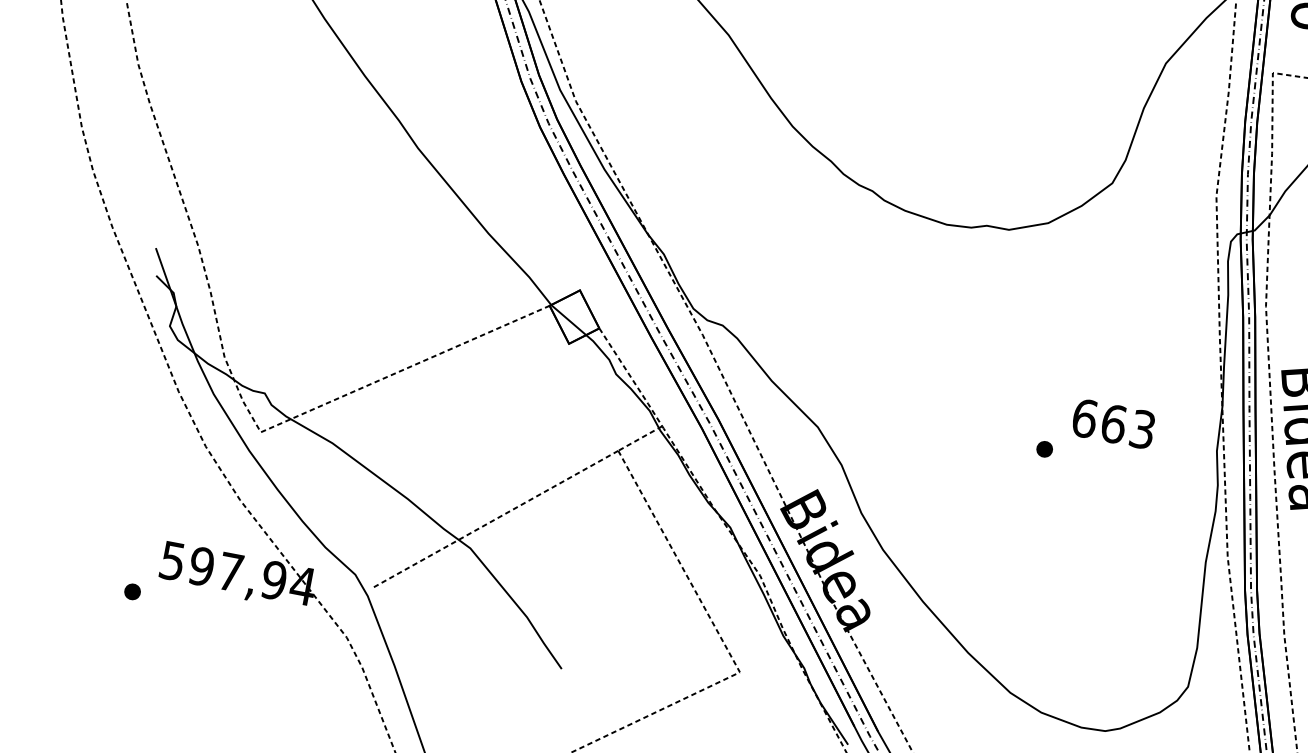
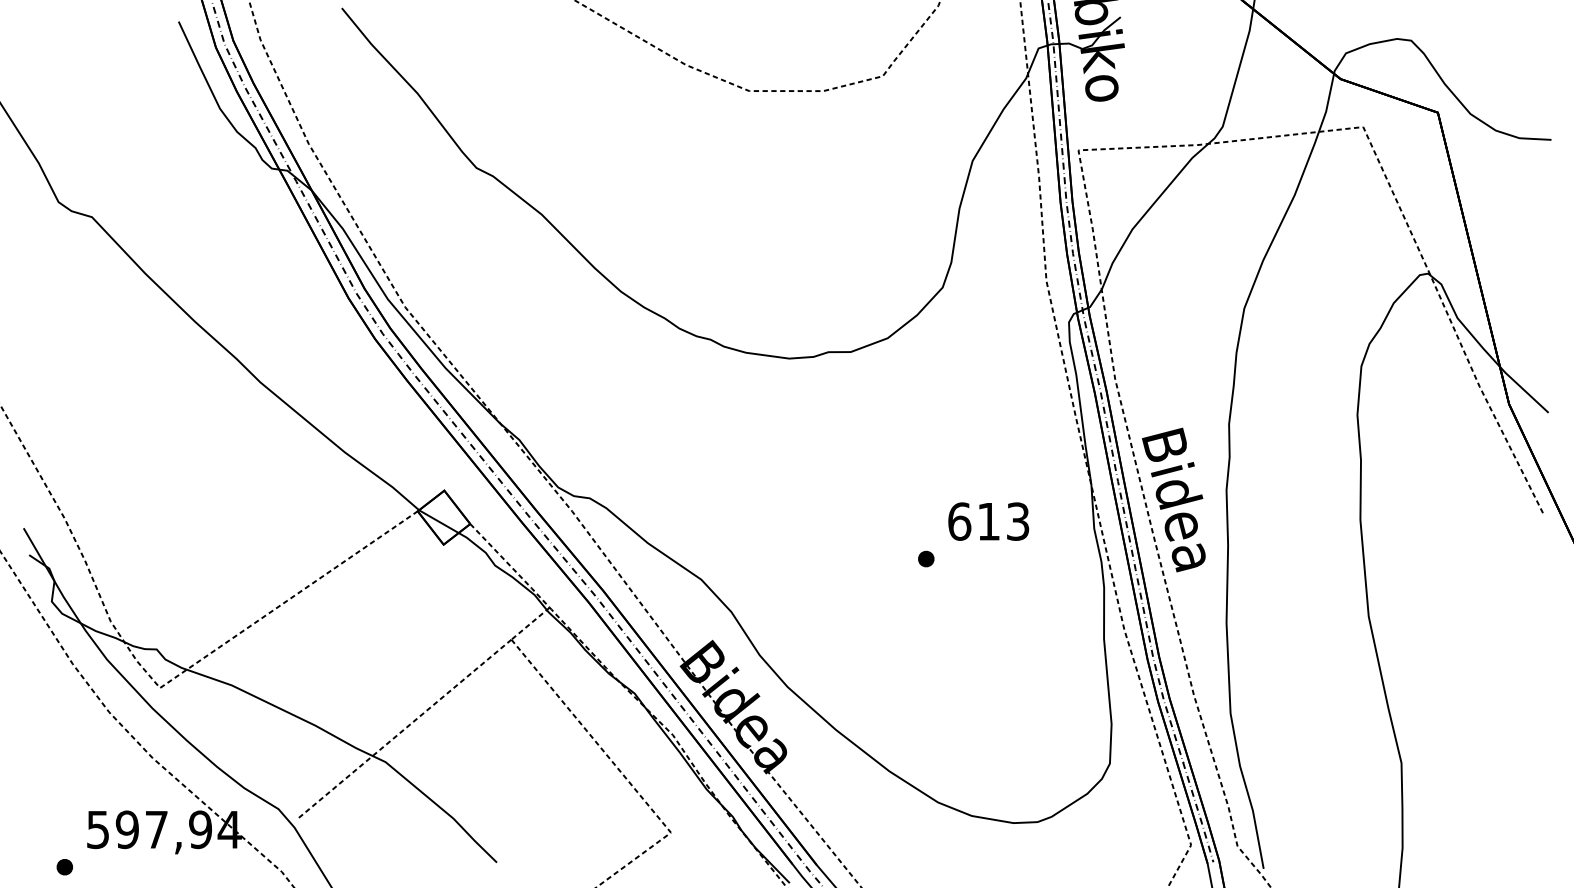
text: (1113, 423) -> (988, 521), 663 -> 613

